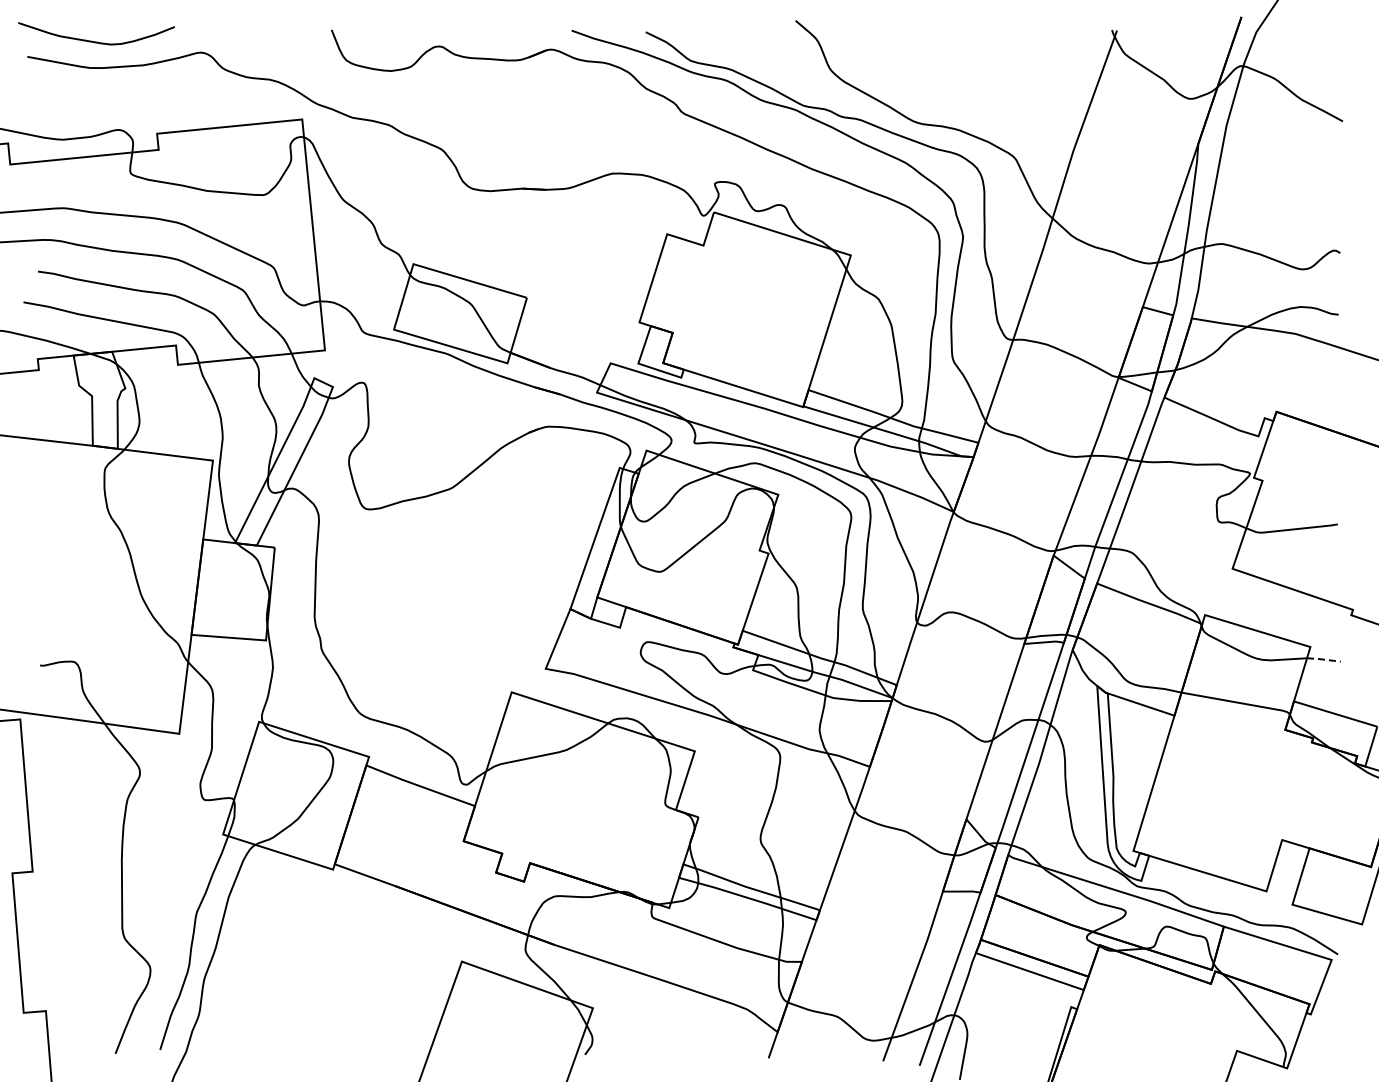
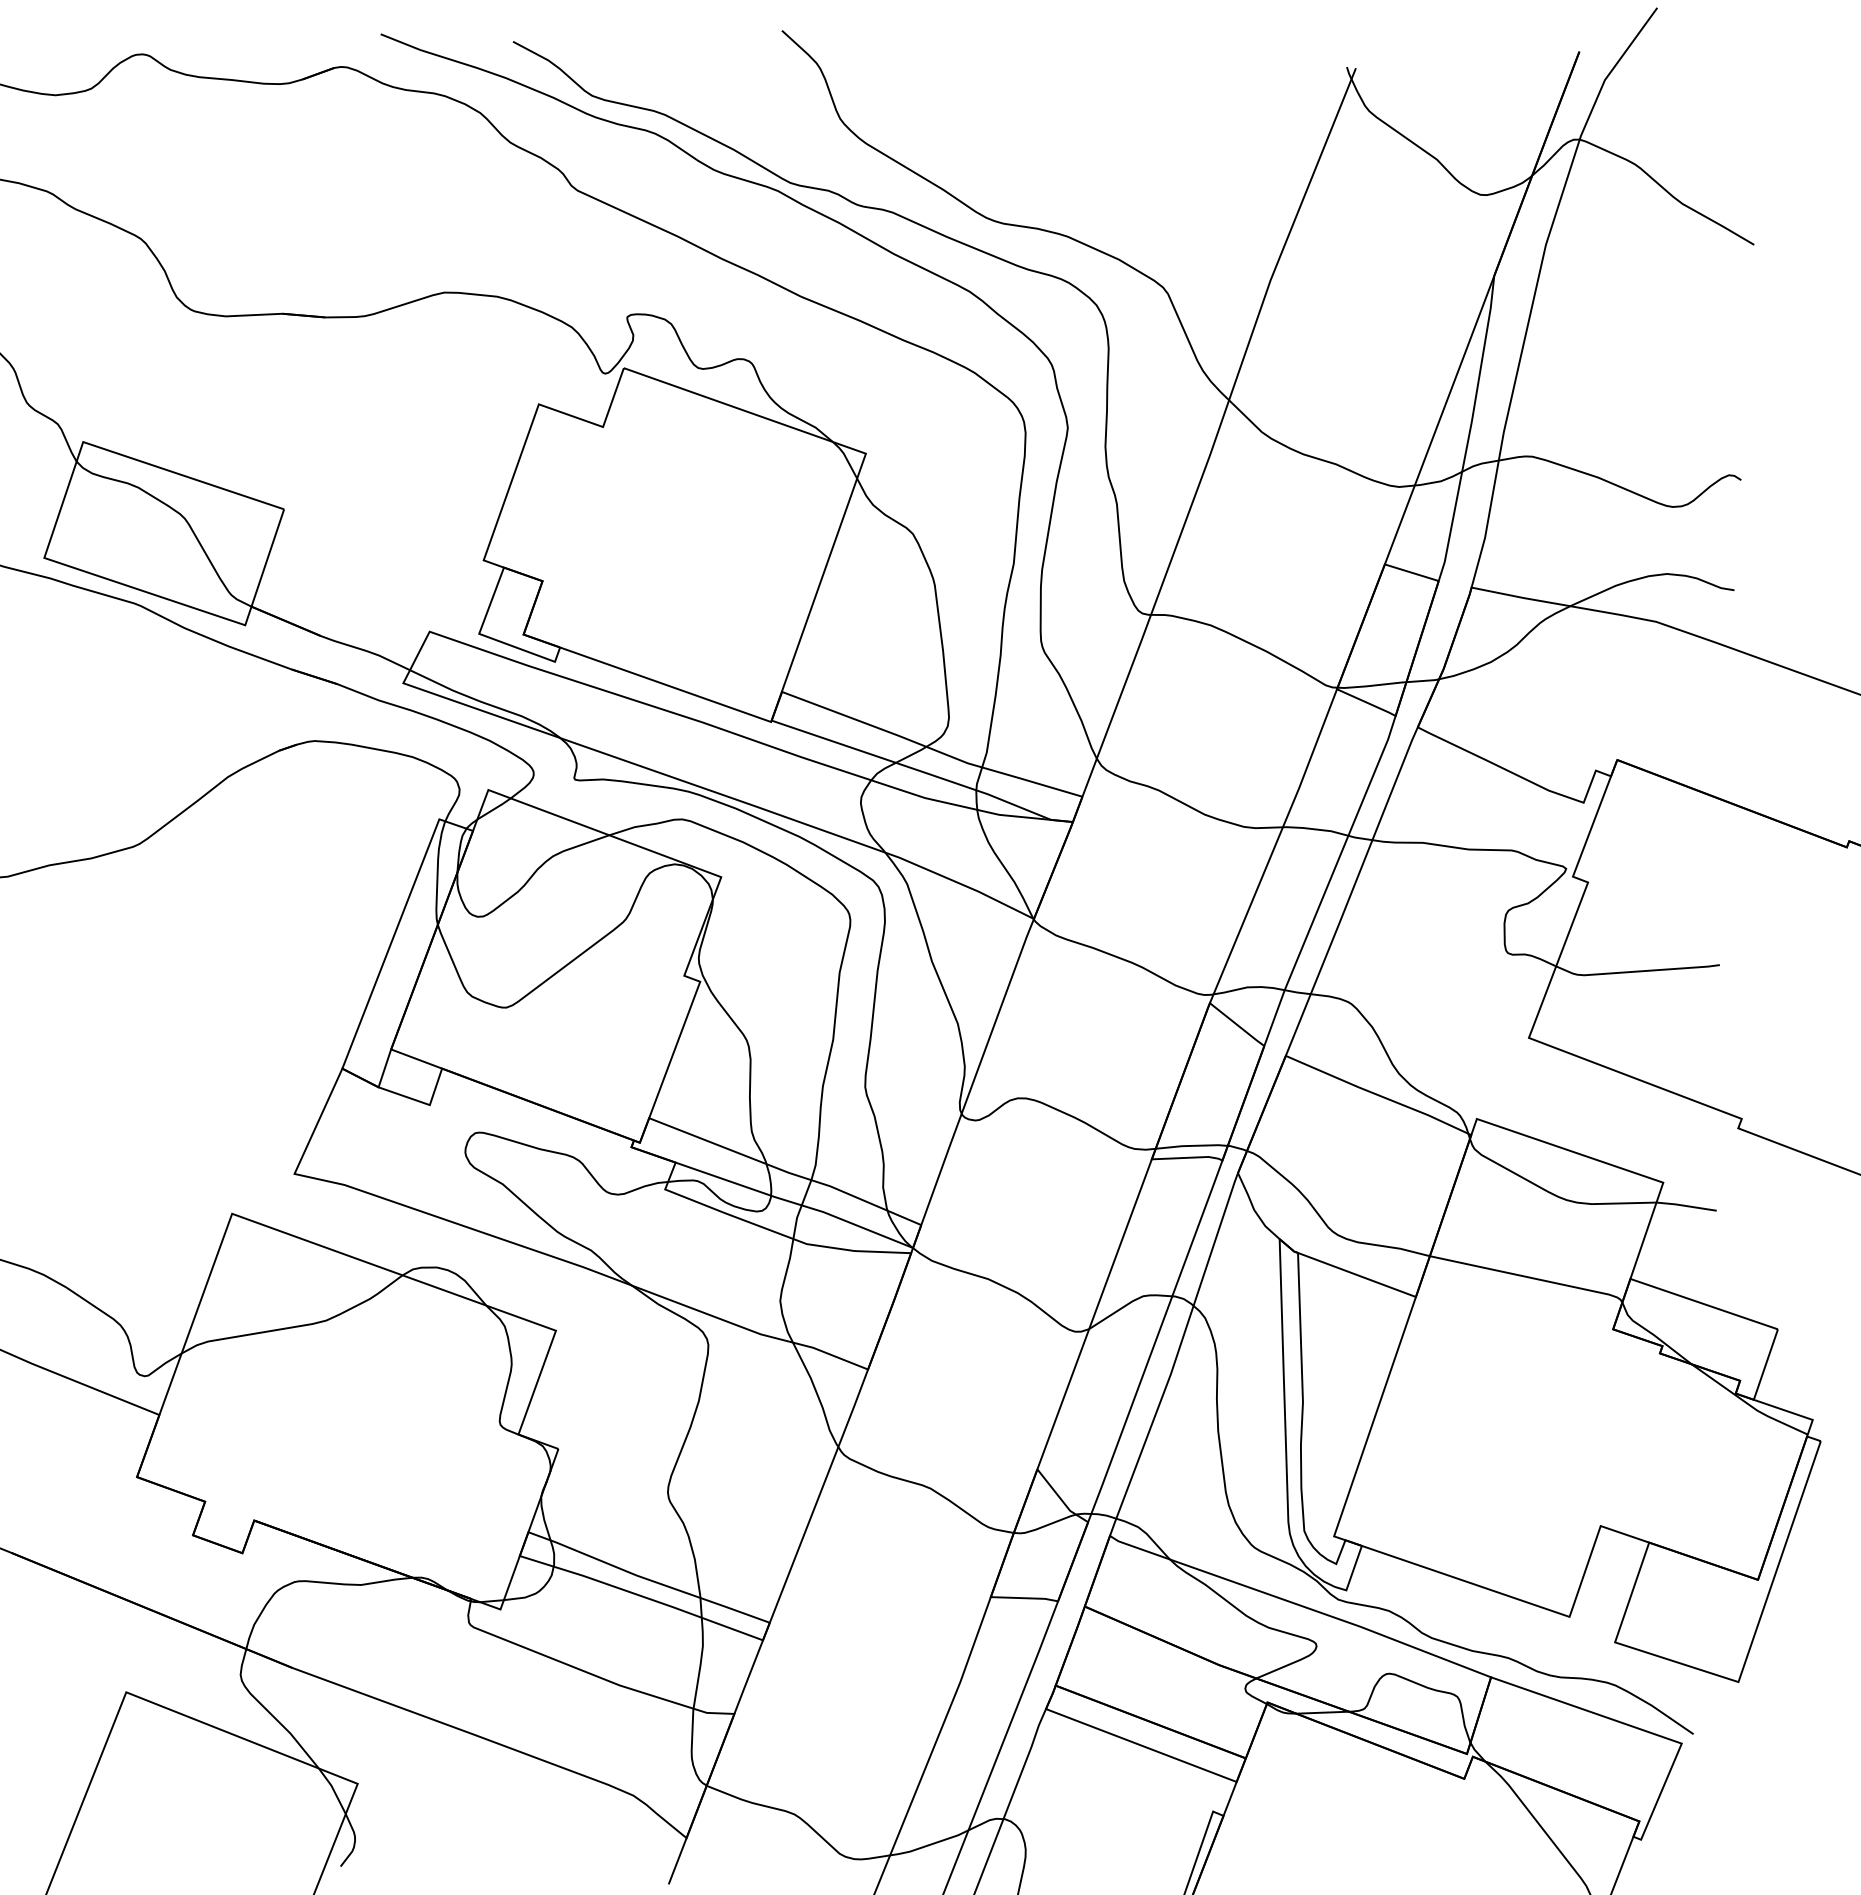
line: (1323, 659) -> (1685, 1205), dashed -> solid

